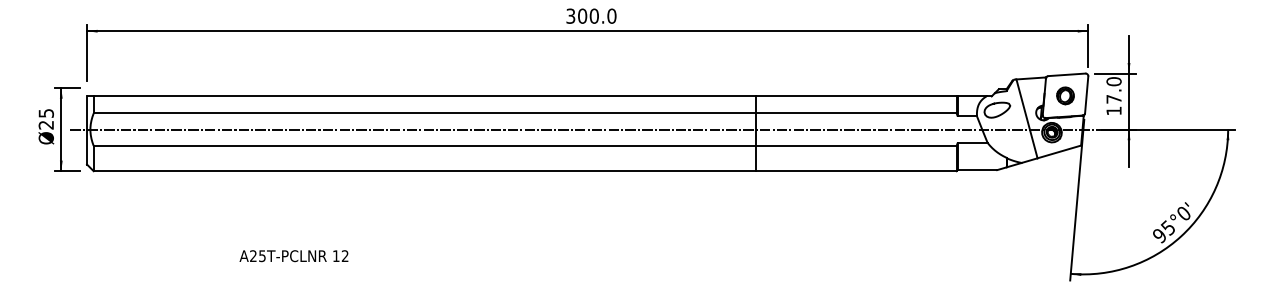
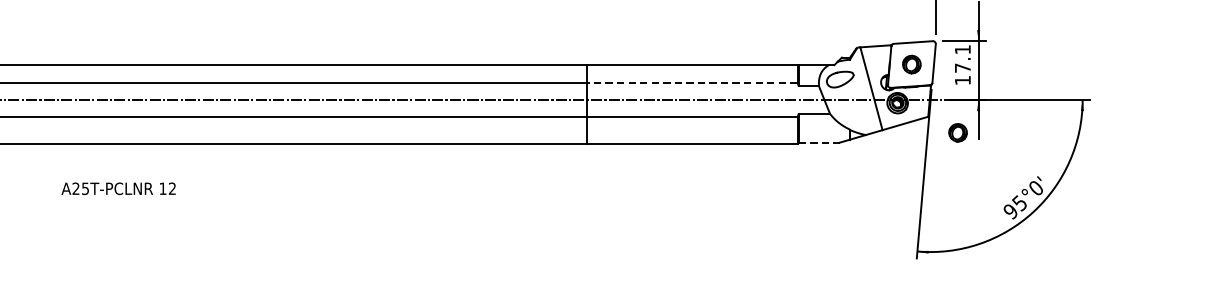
text: (1113, 81) -> (962, 49), 17.0 -> 17.1
line: (855, 113) -> (691, 83), solid -> dashed
part: (1109, 160) -> (958, 132), added
line: (977, 170) -> (819, 142), solid -> dashed
text: (293, 256) -> (118, 189), moved

